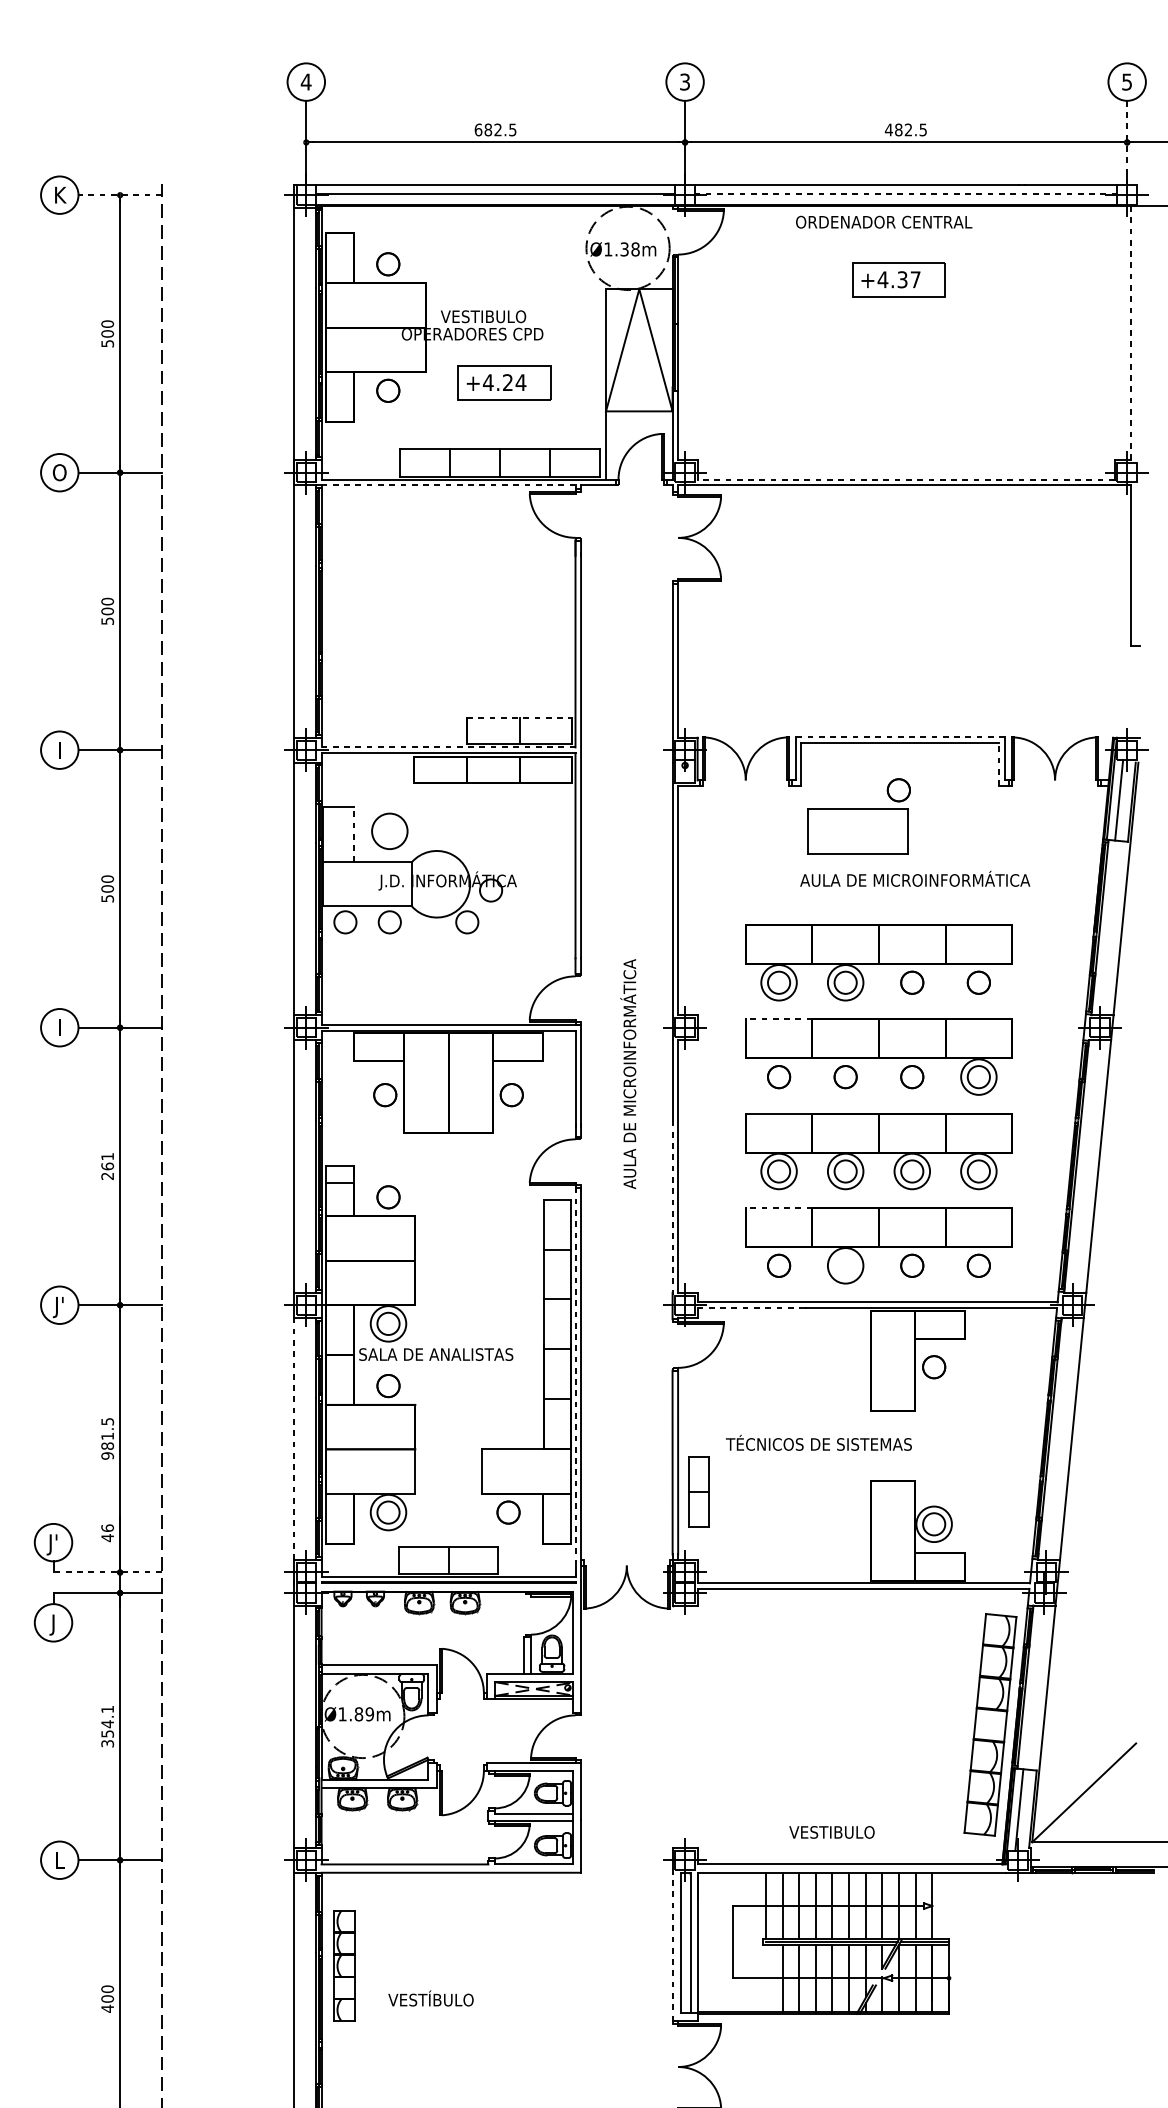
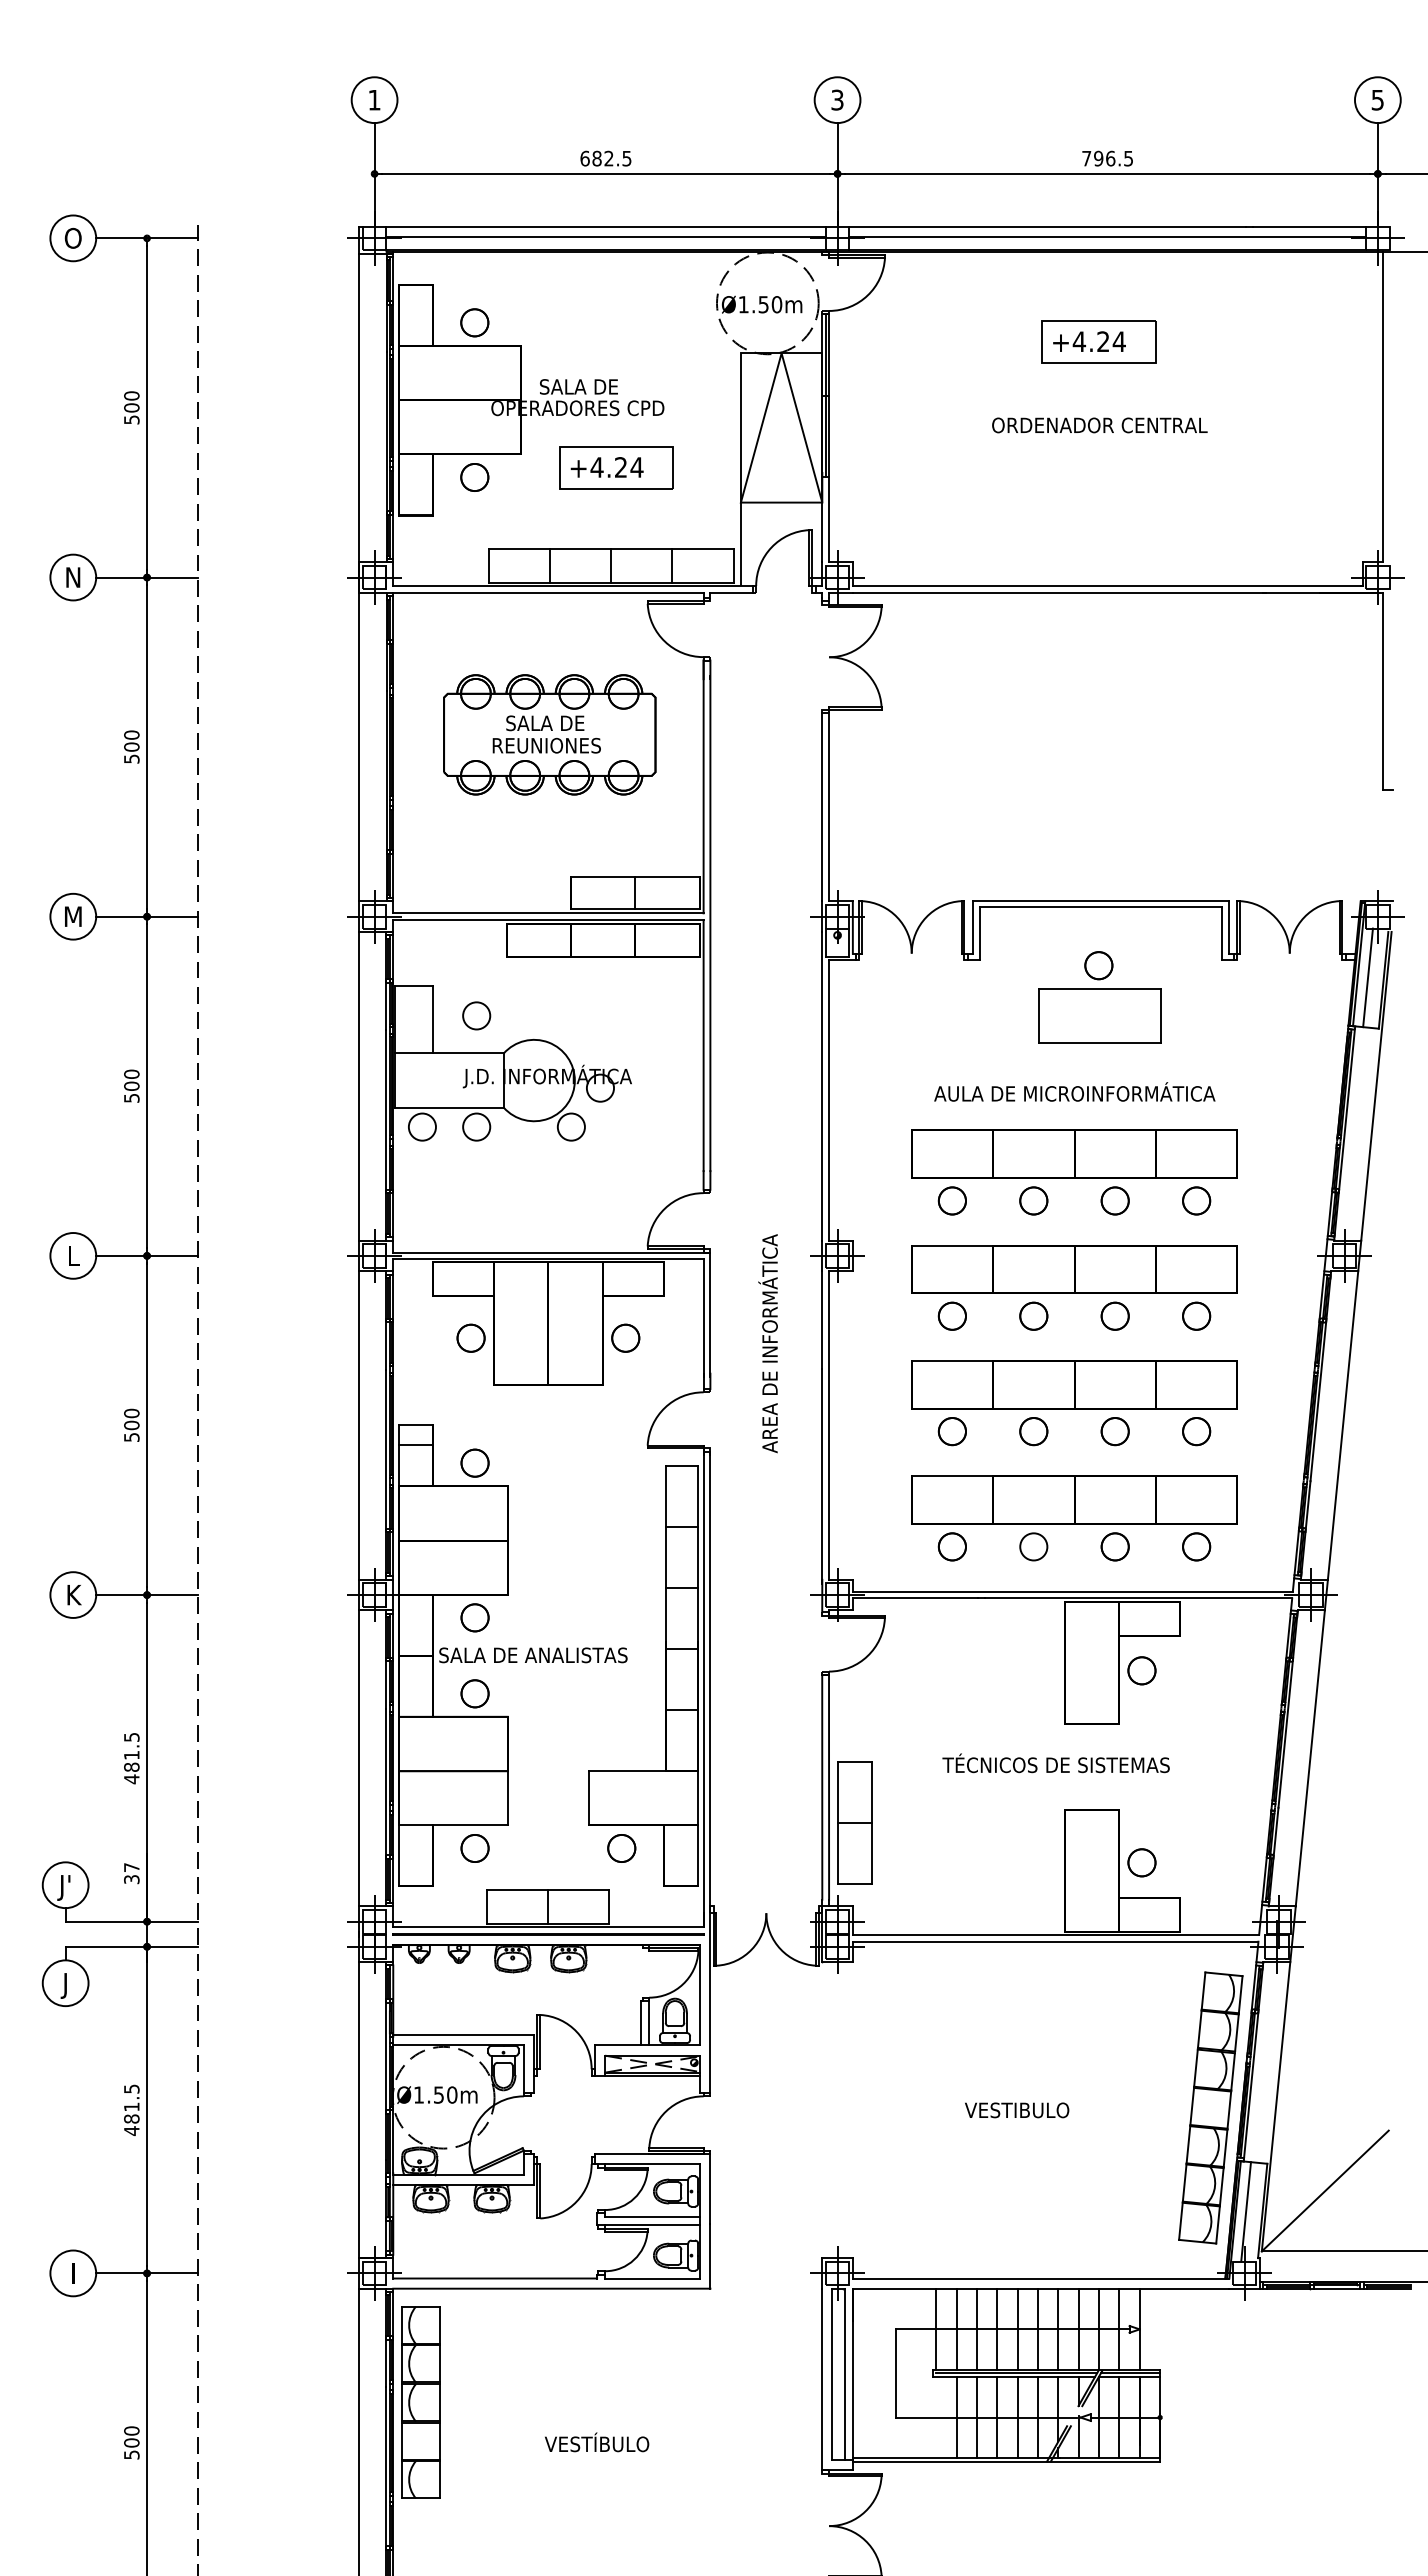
text: (306, 82) -> (374, 100), 4 -> 1
text: (898, 129) -> (1098, 158), 482.5 -> 796.5
line: (1126, 142) -> (1377, 173), dashed -> solid
line: (905, 193) -> (1107, 236), dashed -> solid
text: (59, 194) -> (72, 237), K -> O
line: (120, 195) -> (147, 238), dashed -> solid
text: (883, 222) -> (1099, 425), moved
text: (630, 249) -> (770, 304), Ø1.38m -> Ø1.50m
text: (909, 279) -> (1111, 341), +4.37 -> +4.24
text: (483, 316) -> (591, 386), VESTIBULO -> SALA DE
line: (1130, 333) -> (1382, 407), dashed -> solid
text: (59, 472) -> (72, 577), O -> N
line: (905, 480) -> (1107, 586), dashed -> solid
line: (448, 484) -> (548, 592), dashed -> solid
part: (449, 601) -> (549, 734), added
line: (519, 717) -> (635, 876), dashed -> solid
line: (900, 736) -> (1100, 900), dashed -> solid
line: (448, 747) -> (548, 913), dashed -> solid
text: (59, 750) -> (73, 916), I -> M
line: (999, 763) -> (1221, 933), dashed -> solid
circle: (389, 831) -> (476, 1015), size x0.62
part: (857, 831) -> (1099, 1015), moved
line: (353, 834) -> (432, 1019), dashed -> solid
text: (914, 878) -> (1074, 1091), moved
circle: (778, 982) -> (951, 1200), size x0.62
circle: (845, 982) -> (1033, 1200), size x0.62
line: (779, 1019) -> (952, 1245), dashed -> solid
text: (60, 1027) -> (74, 1255), I -> L
text: (627, 1068) -> (767, 1305), AULA DE MICROINFORMÁTICA -> AREA DE INFORMÁTICA
circle: (978, 1076) -> (1196, 1315), size x0.62
text: (107, 1165) -> (131, 1424), 261 -> 500
circle: (778, 1171) -> (951, 1431), size x0.62
circle: (845, 1171) -> (1033, 1431), size x0.62
circle: (911, 1171) -> (1114, 1431), size x0.62
circle: (978, 1171) -> (1196, 1431), size x0.62
line: (779, 1208) -> (952, 1476), dashed -> solid
line: (672, 1209) -> (822, 1477), dashed -> solid
circle: (845, 1265) -> (1033, 1546), size x0.62
text: (59, 1307) -> (72, 1597), J' -> K
line: (748, 1308) -> (915, 1598), dashed -> solid
circle: (388, 1323) -> (474, 1617), size x0.62
line: (575, 1382) -> (703, 1689), dashed -> solid
line: (293, 1438) -> (359, 1757), dashed -> solid
text: (818, 1443) -> (1055, 1763), moved
text: (107, 1456) -> (131, 1779), 981.5 -> 481.5
part: (698, 1491) -> (854, 1822), size x1.43
circle: (388, 1512) -> (474, 1848), size x0.62
circle: (933, 1524) -> (1141, 1862), size x0.62
text: (107, 1533) -> (131, 1873), 46 -> 37
line: (107, 1572) -> (131, 1921), dashed -> solid
text: (364, 1713) -> (445, 2094), Ø1.89m -> Ø1.50m
text: (107, 1726) -> (131, 2110), 354.1 -> 481.5
text: (832, 1832) -> (1017, 2110), moved
text: (60, 1860) -> (74, 2273), L -> I
line: (672, 1947) -> (822, 2379), dashed -> solid
part: (343, 1965) -> (420, 2402), size x1.43
text: (431, 1998) -> (597, 2442), moved
text: (107, 2008) -> (131, 2454), 400 -> 500

